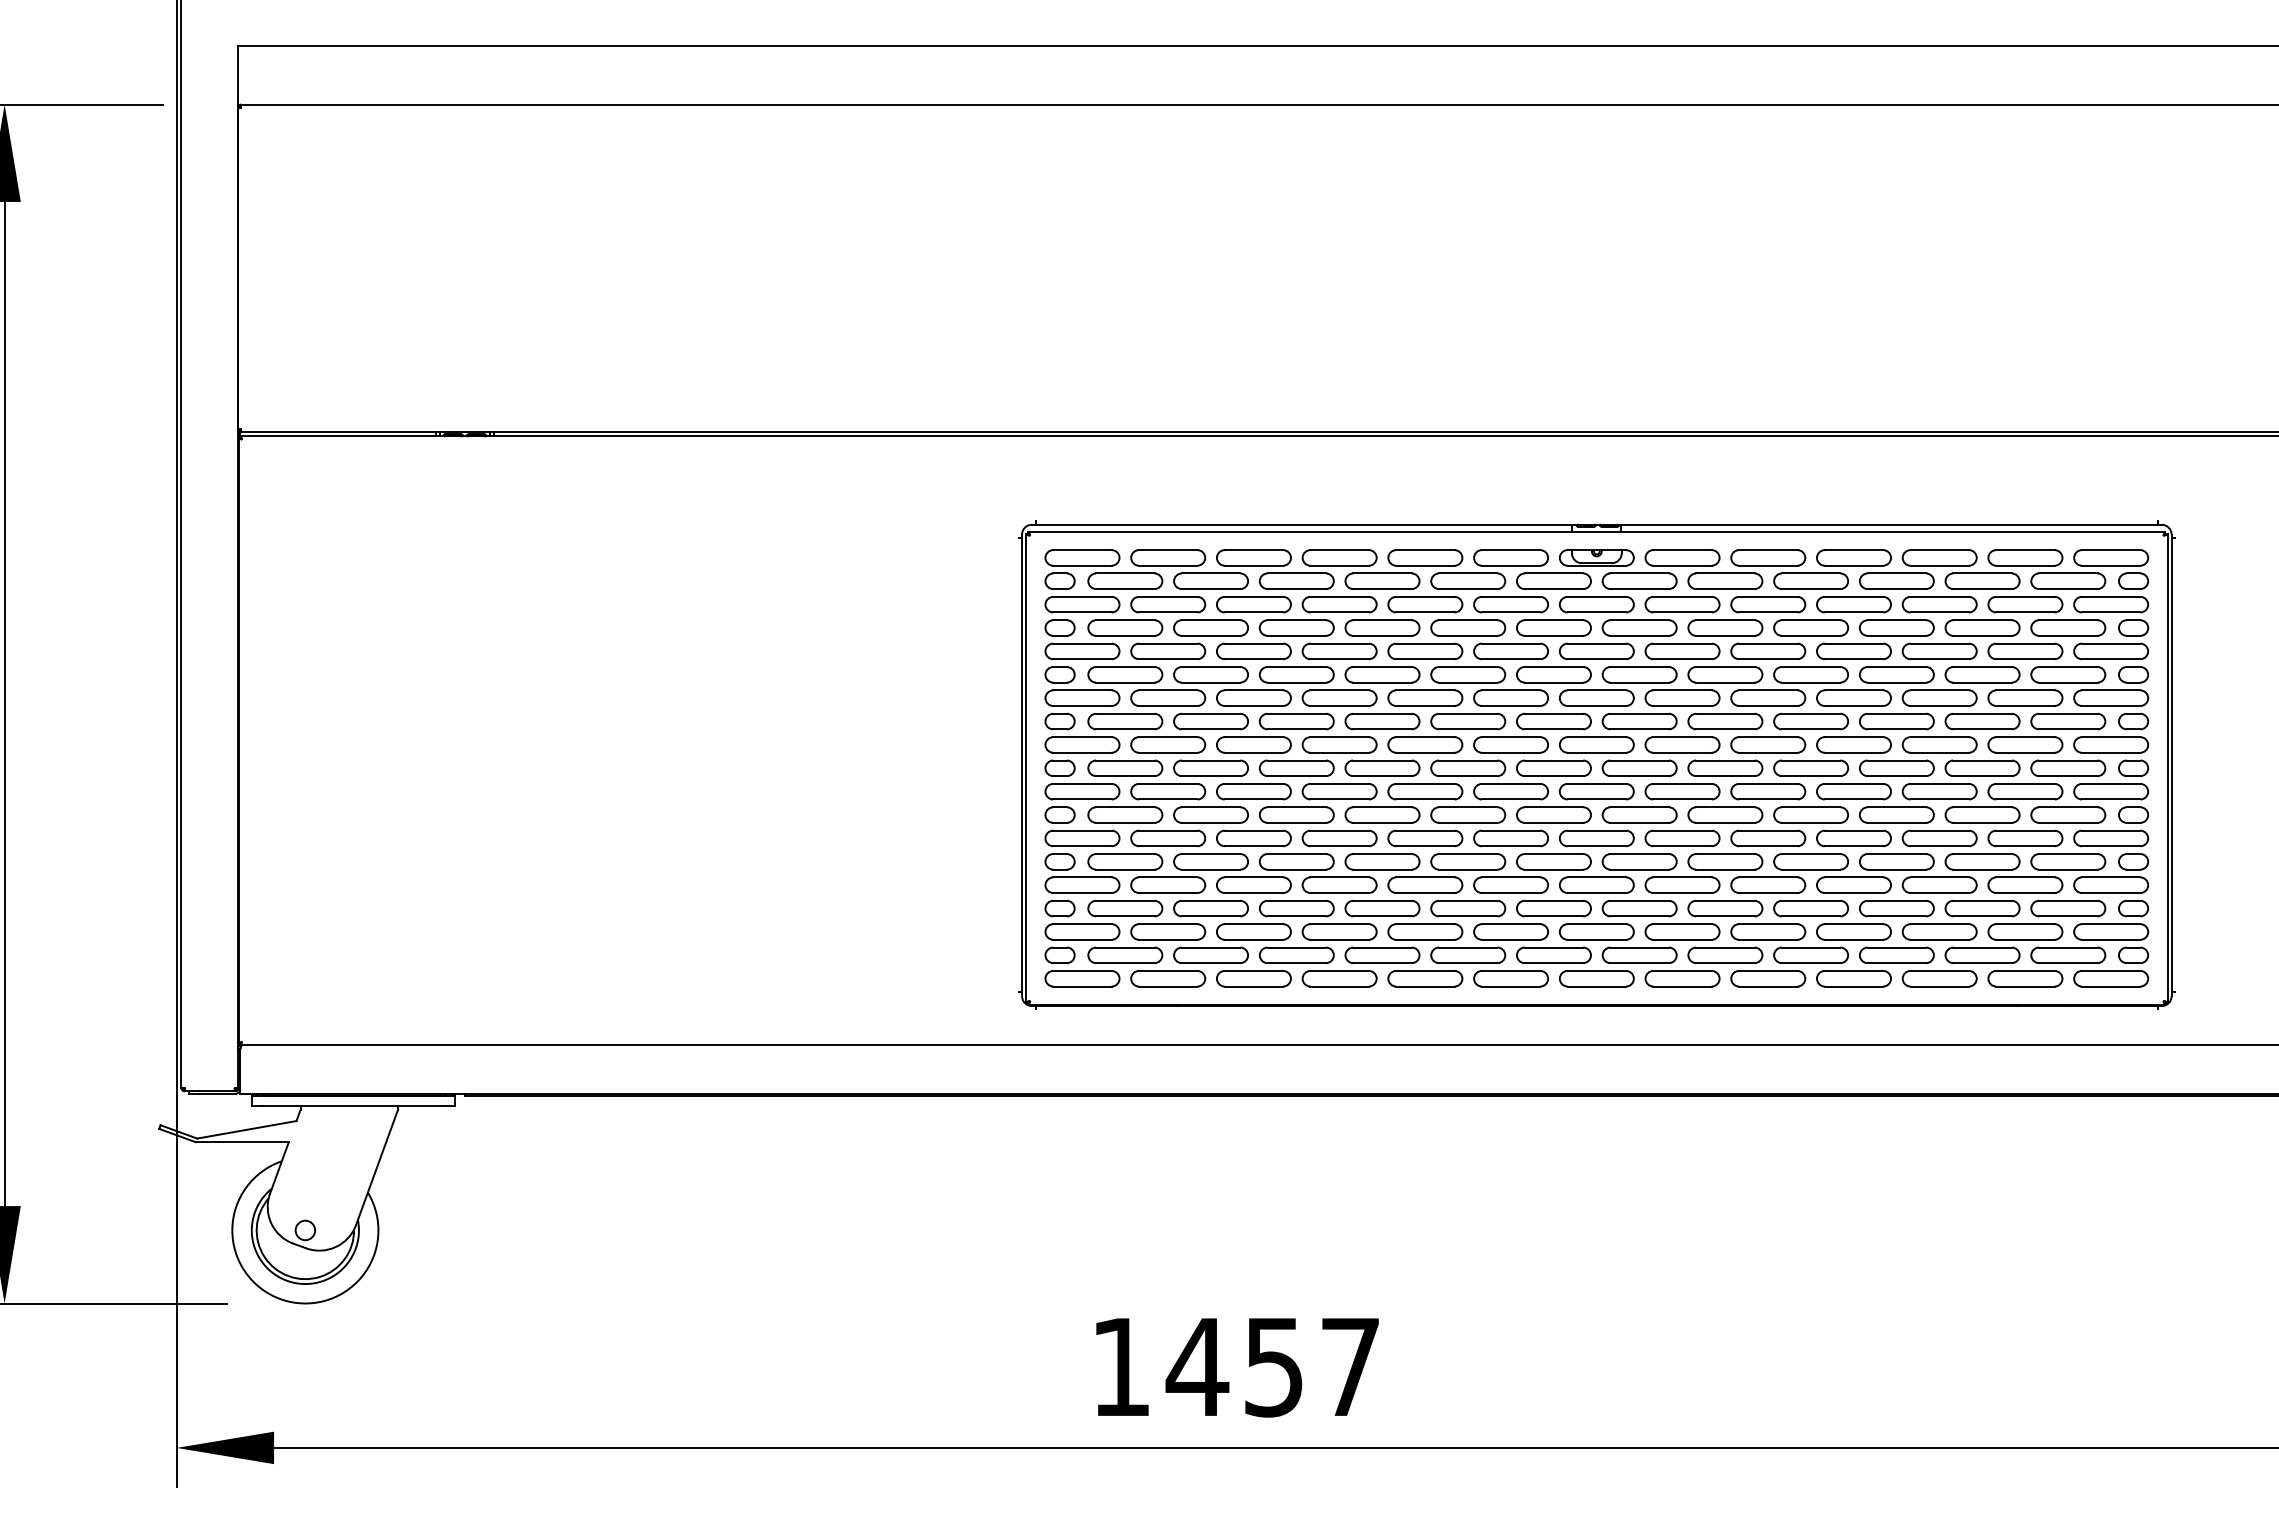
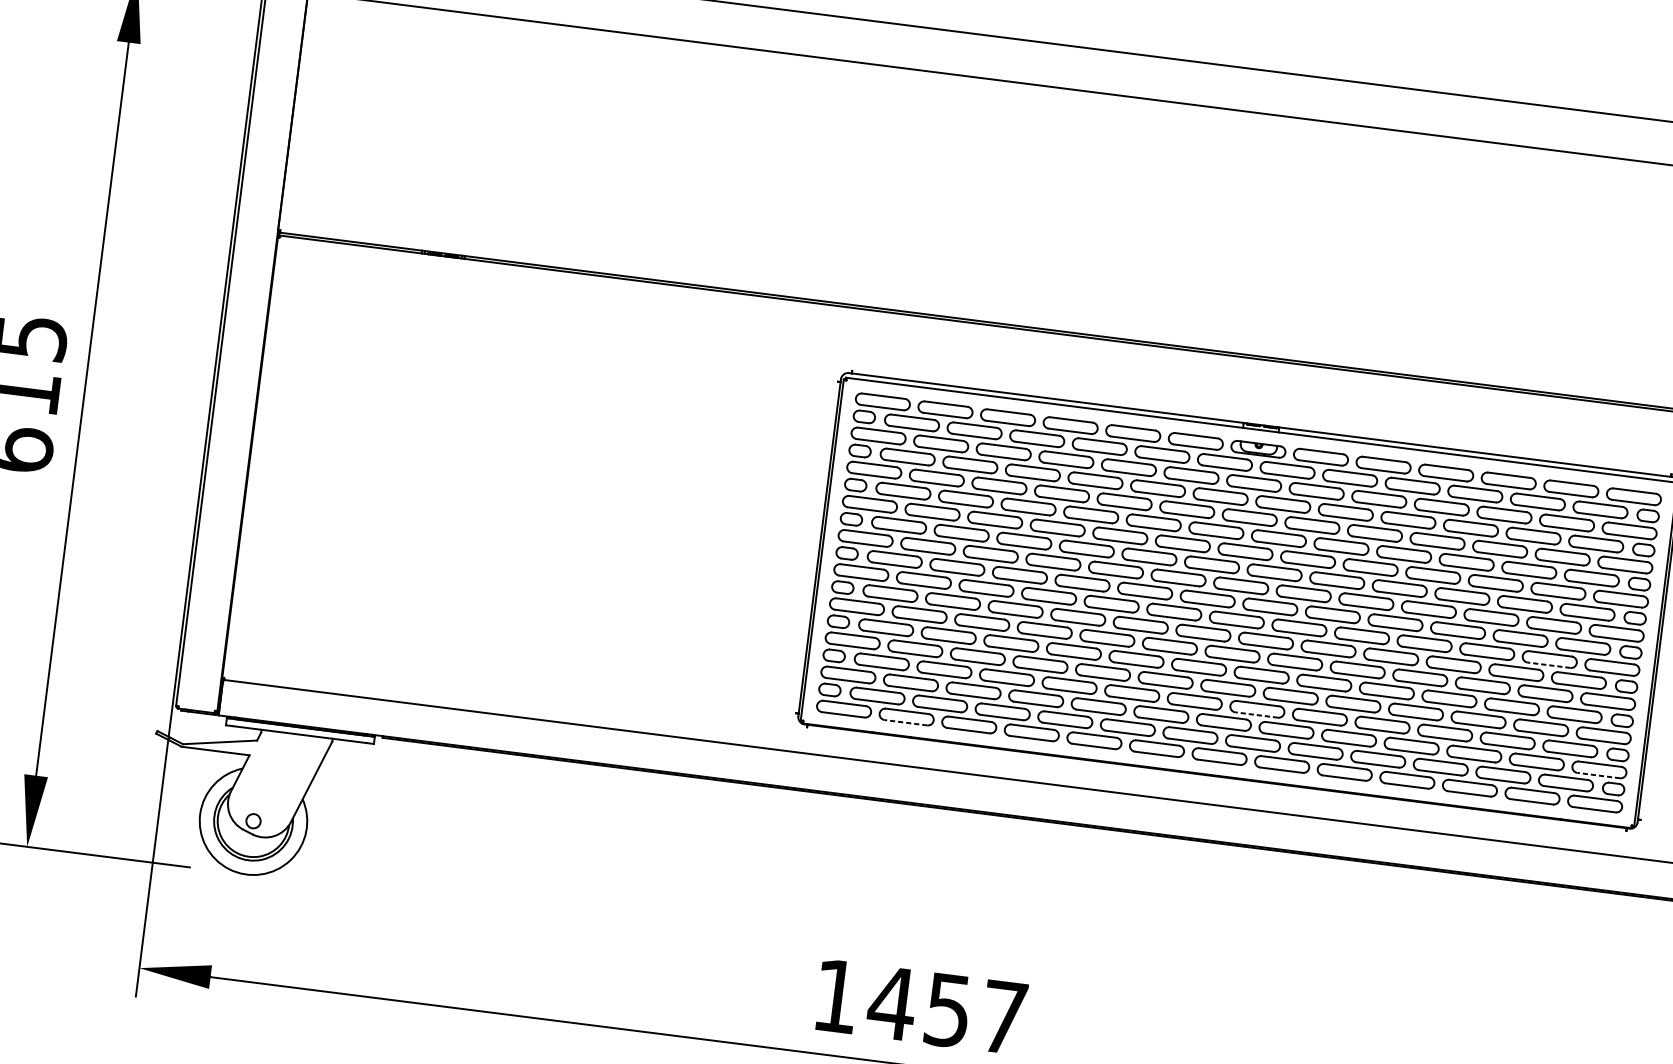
line: (2024, 799) -> (1548, 665), solid -> dashed
line: (1639, 916) -> (1256, 715), solid -> dashed
line: (2110, 939) -> (1598, 775), solid -> dashed
line: (1167, 986) -> (905, 722), solid -> dashed

